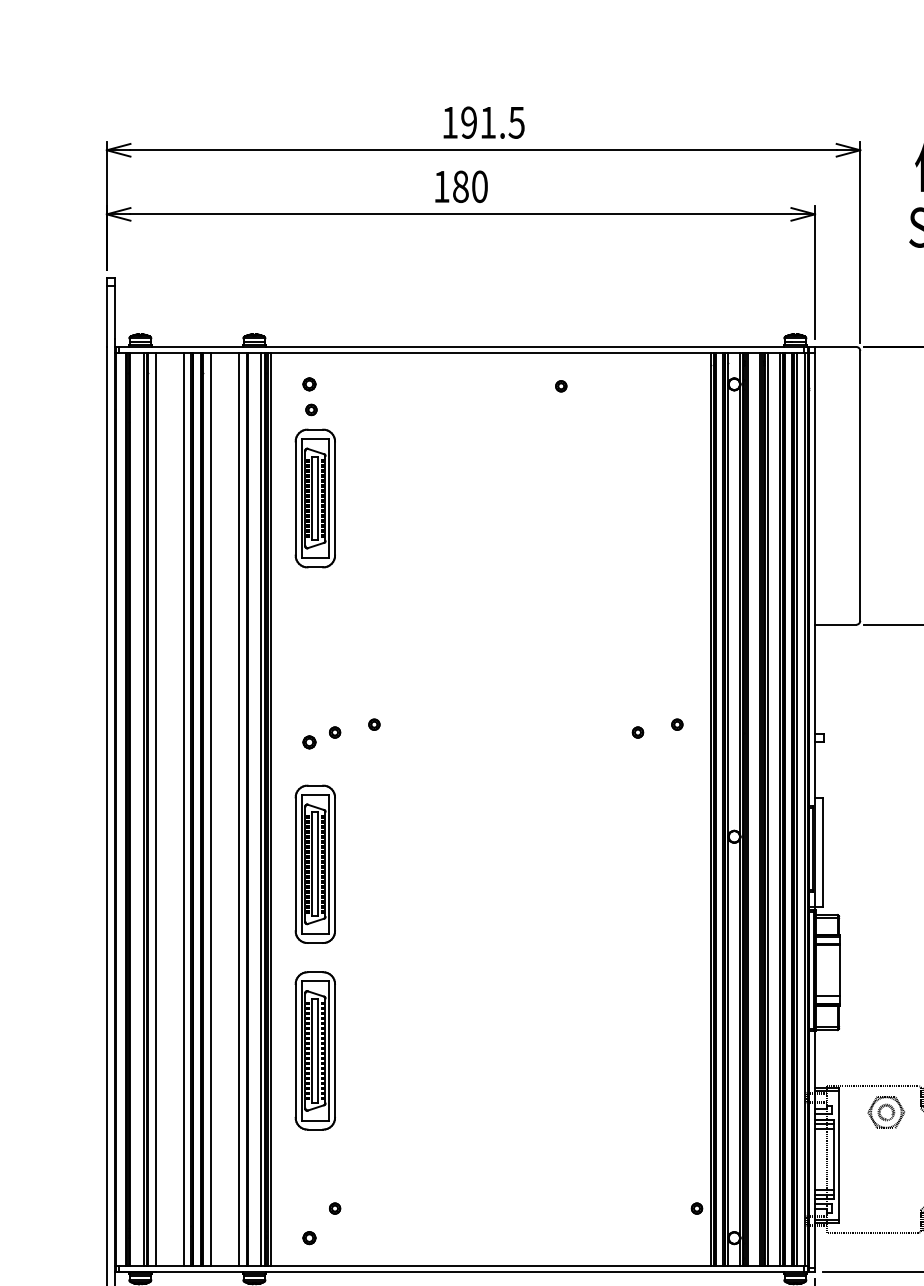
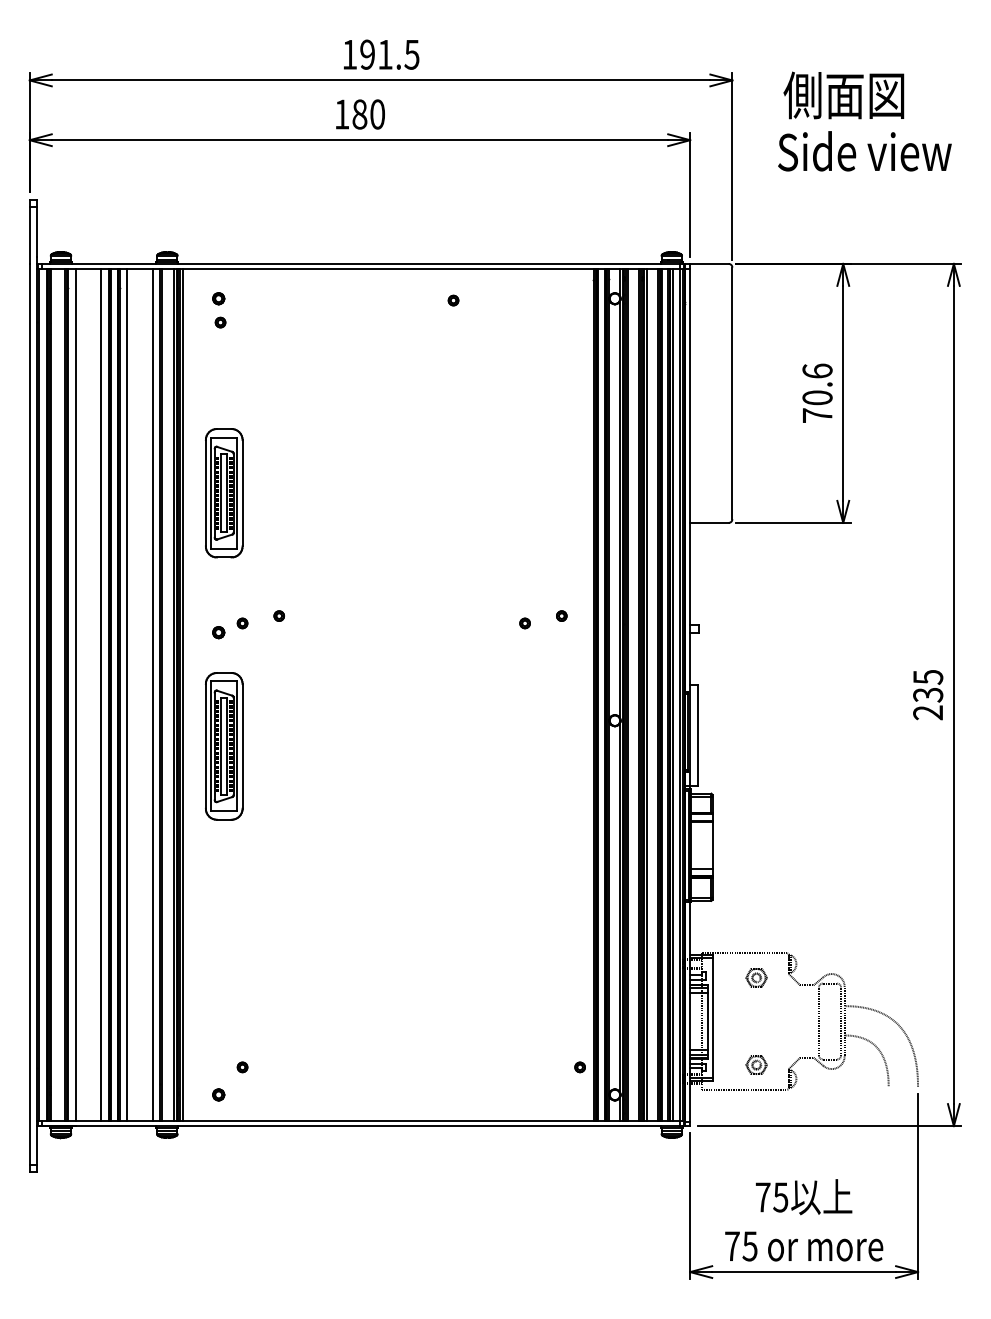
part: (315, 498) -> (224, 493), moved
part: (315, 1051) -> (224, 920), removed
part: (886, 1112) -> (756, 977), size x0.62
part: (886, 1205) -> (756, 1064), added

